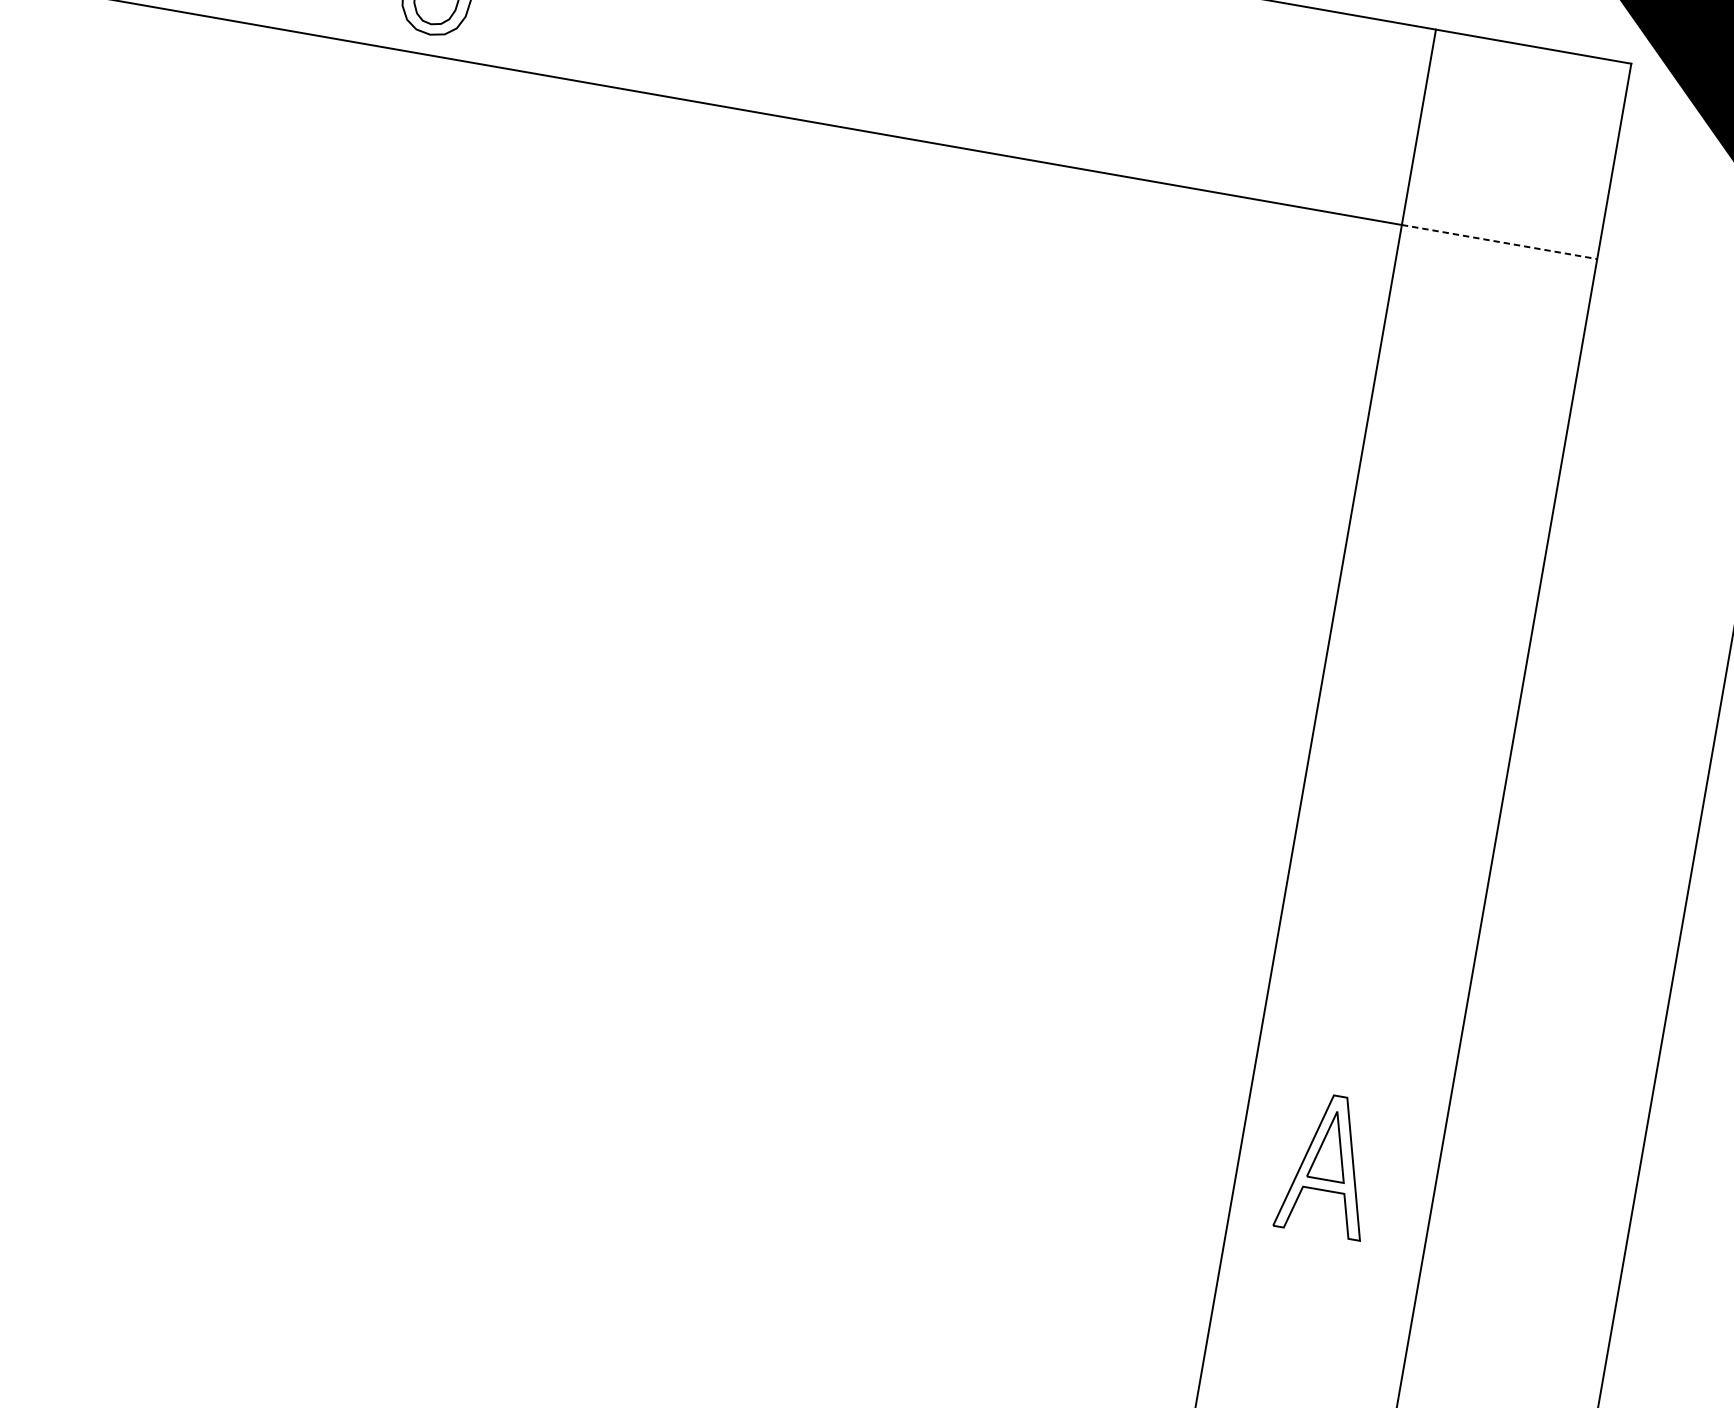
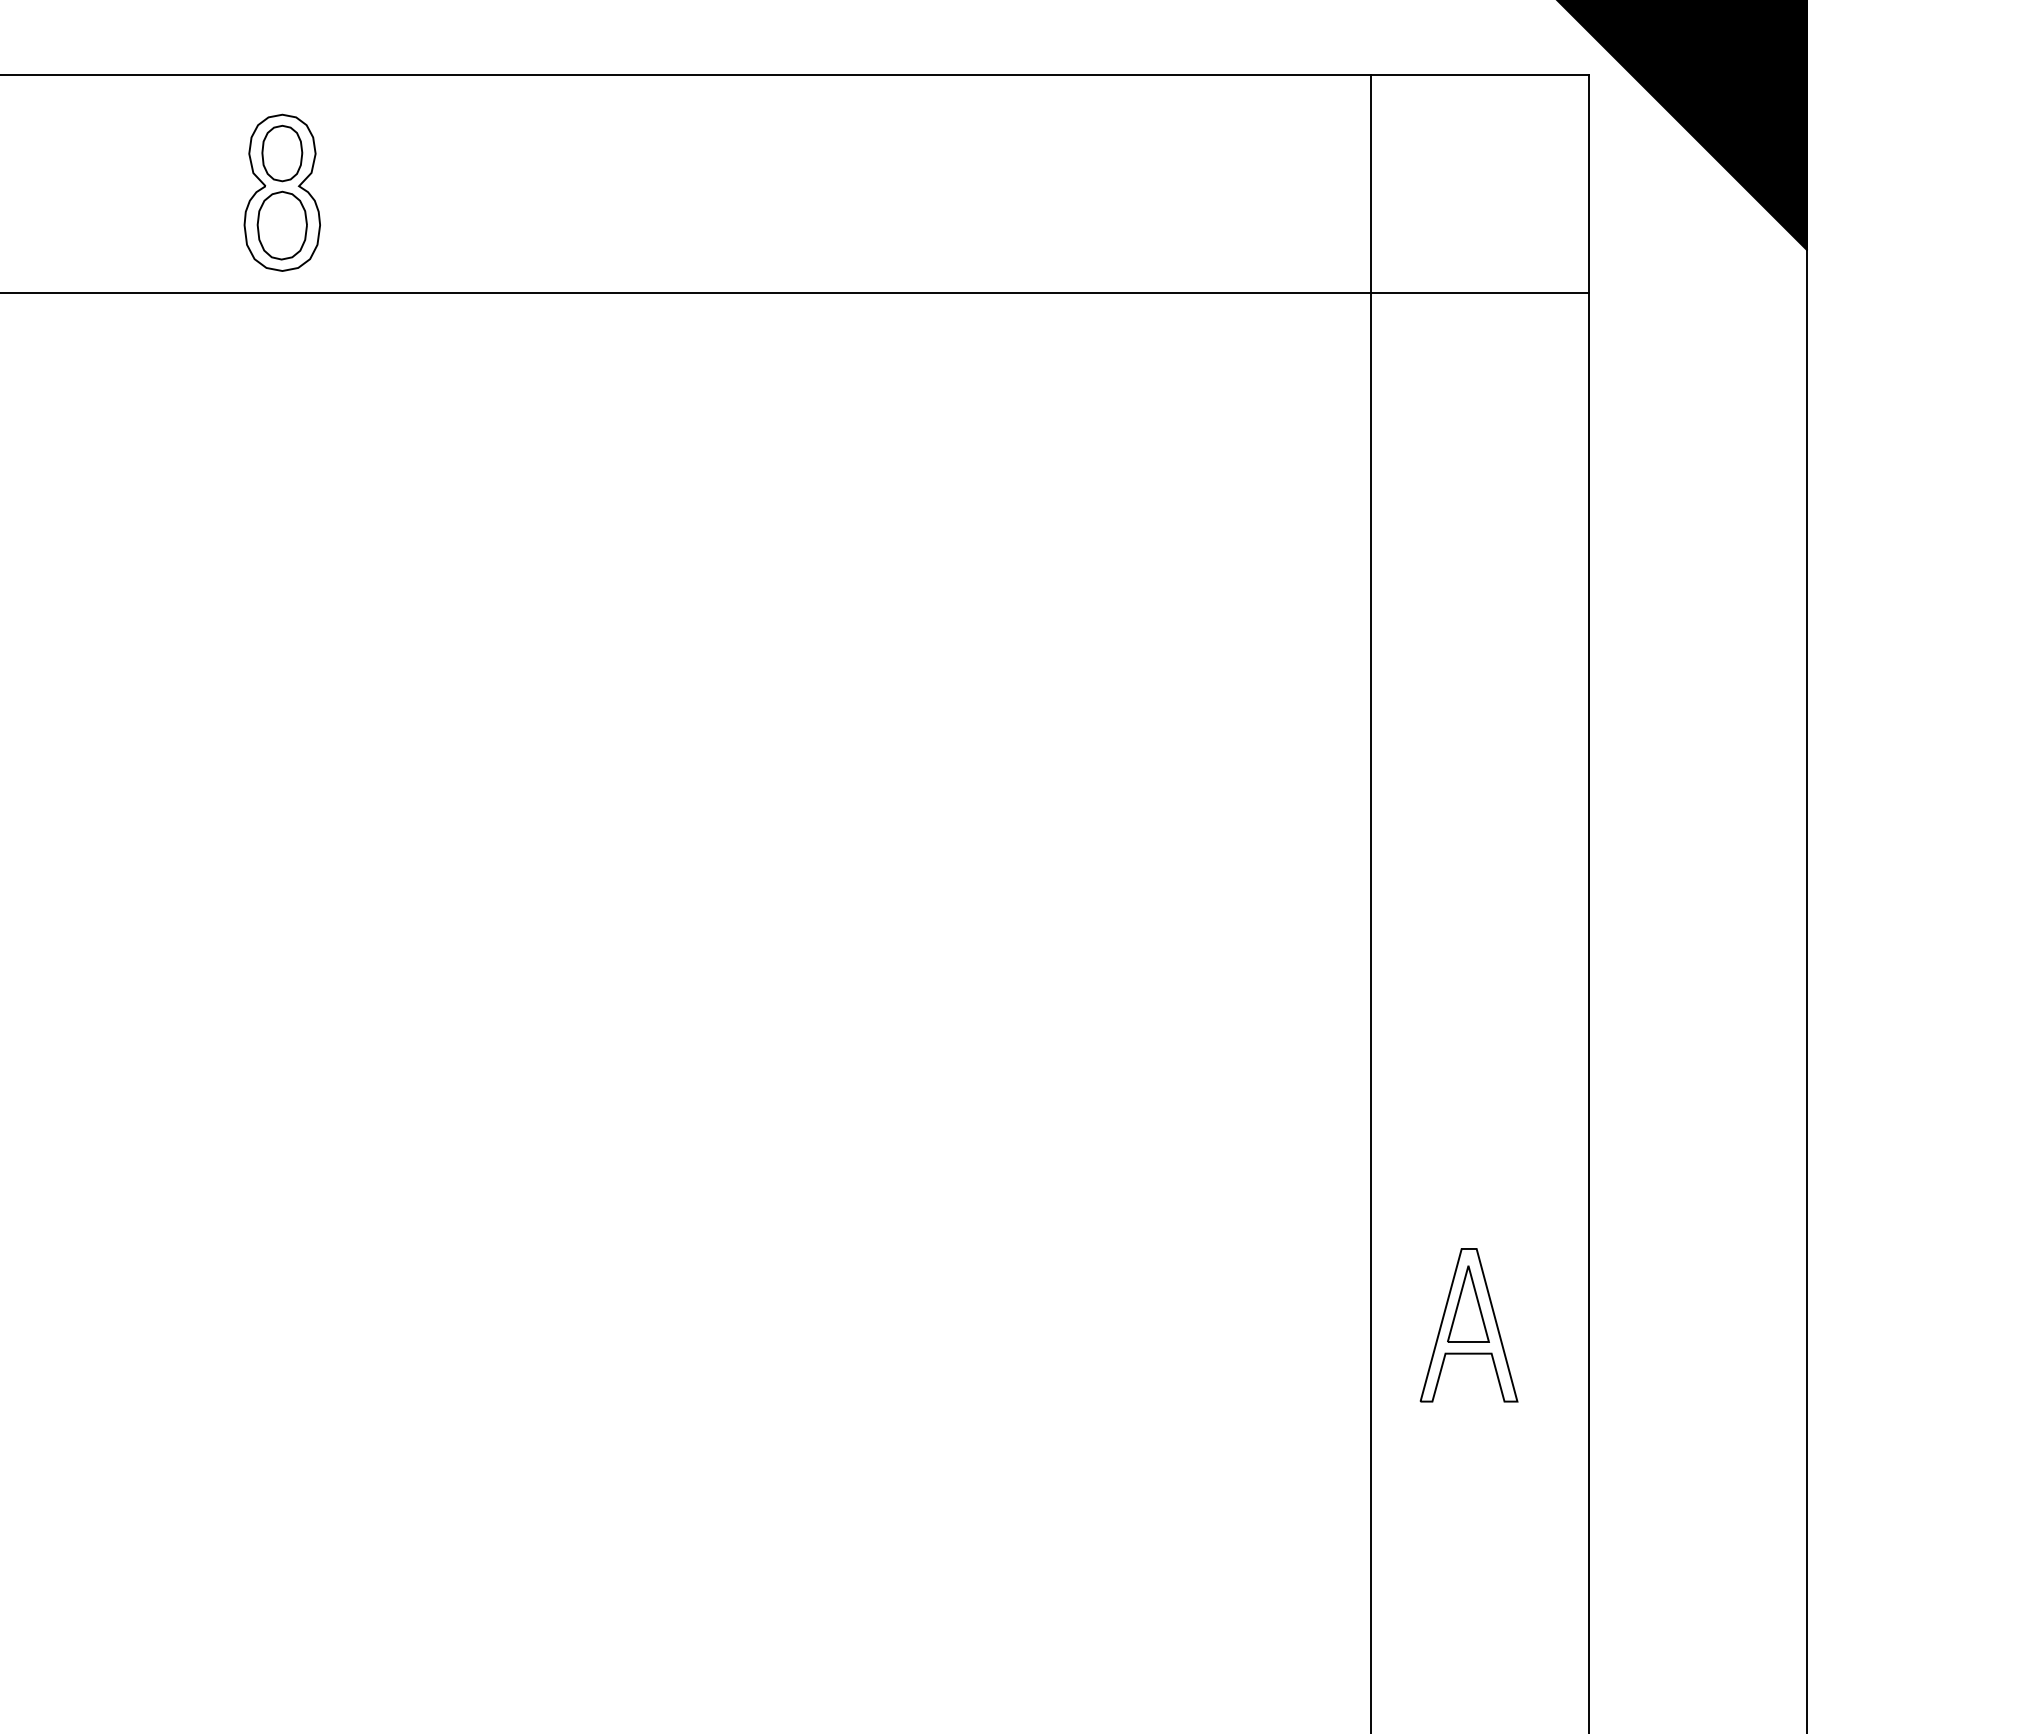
line: (1500, 242) -> (1480, 293), dashed -> solid

